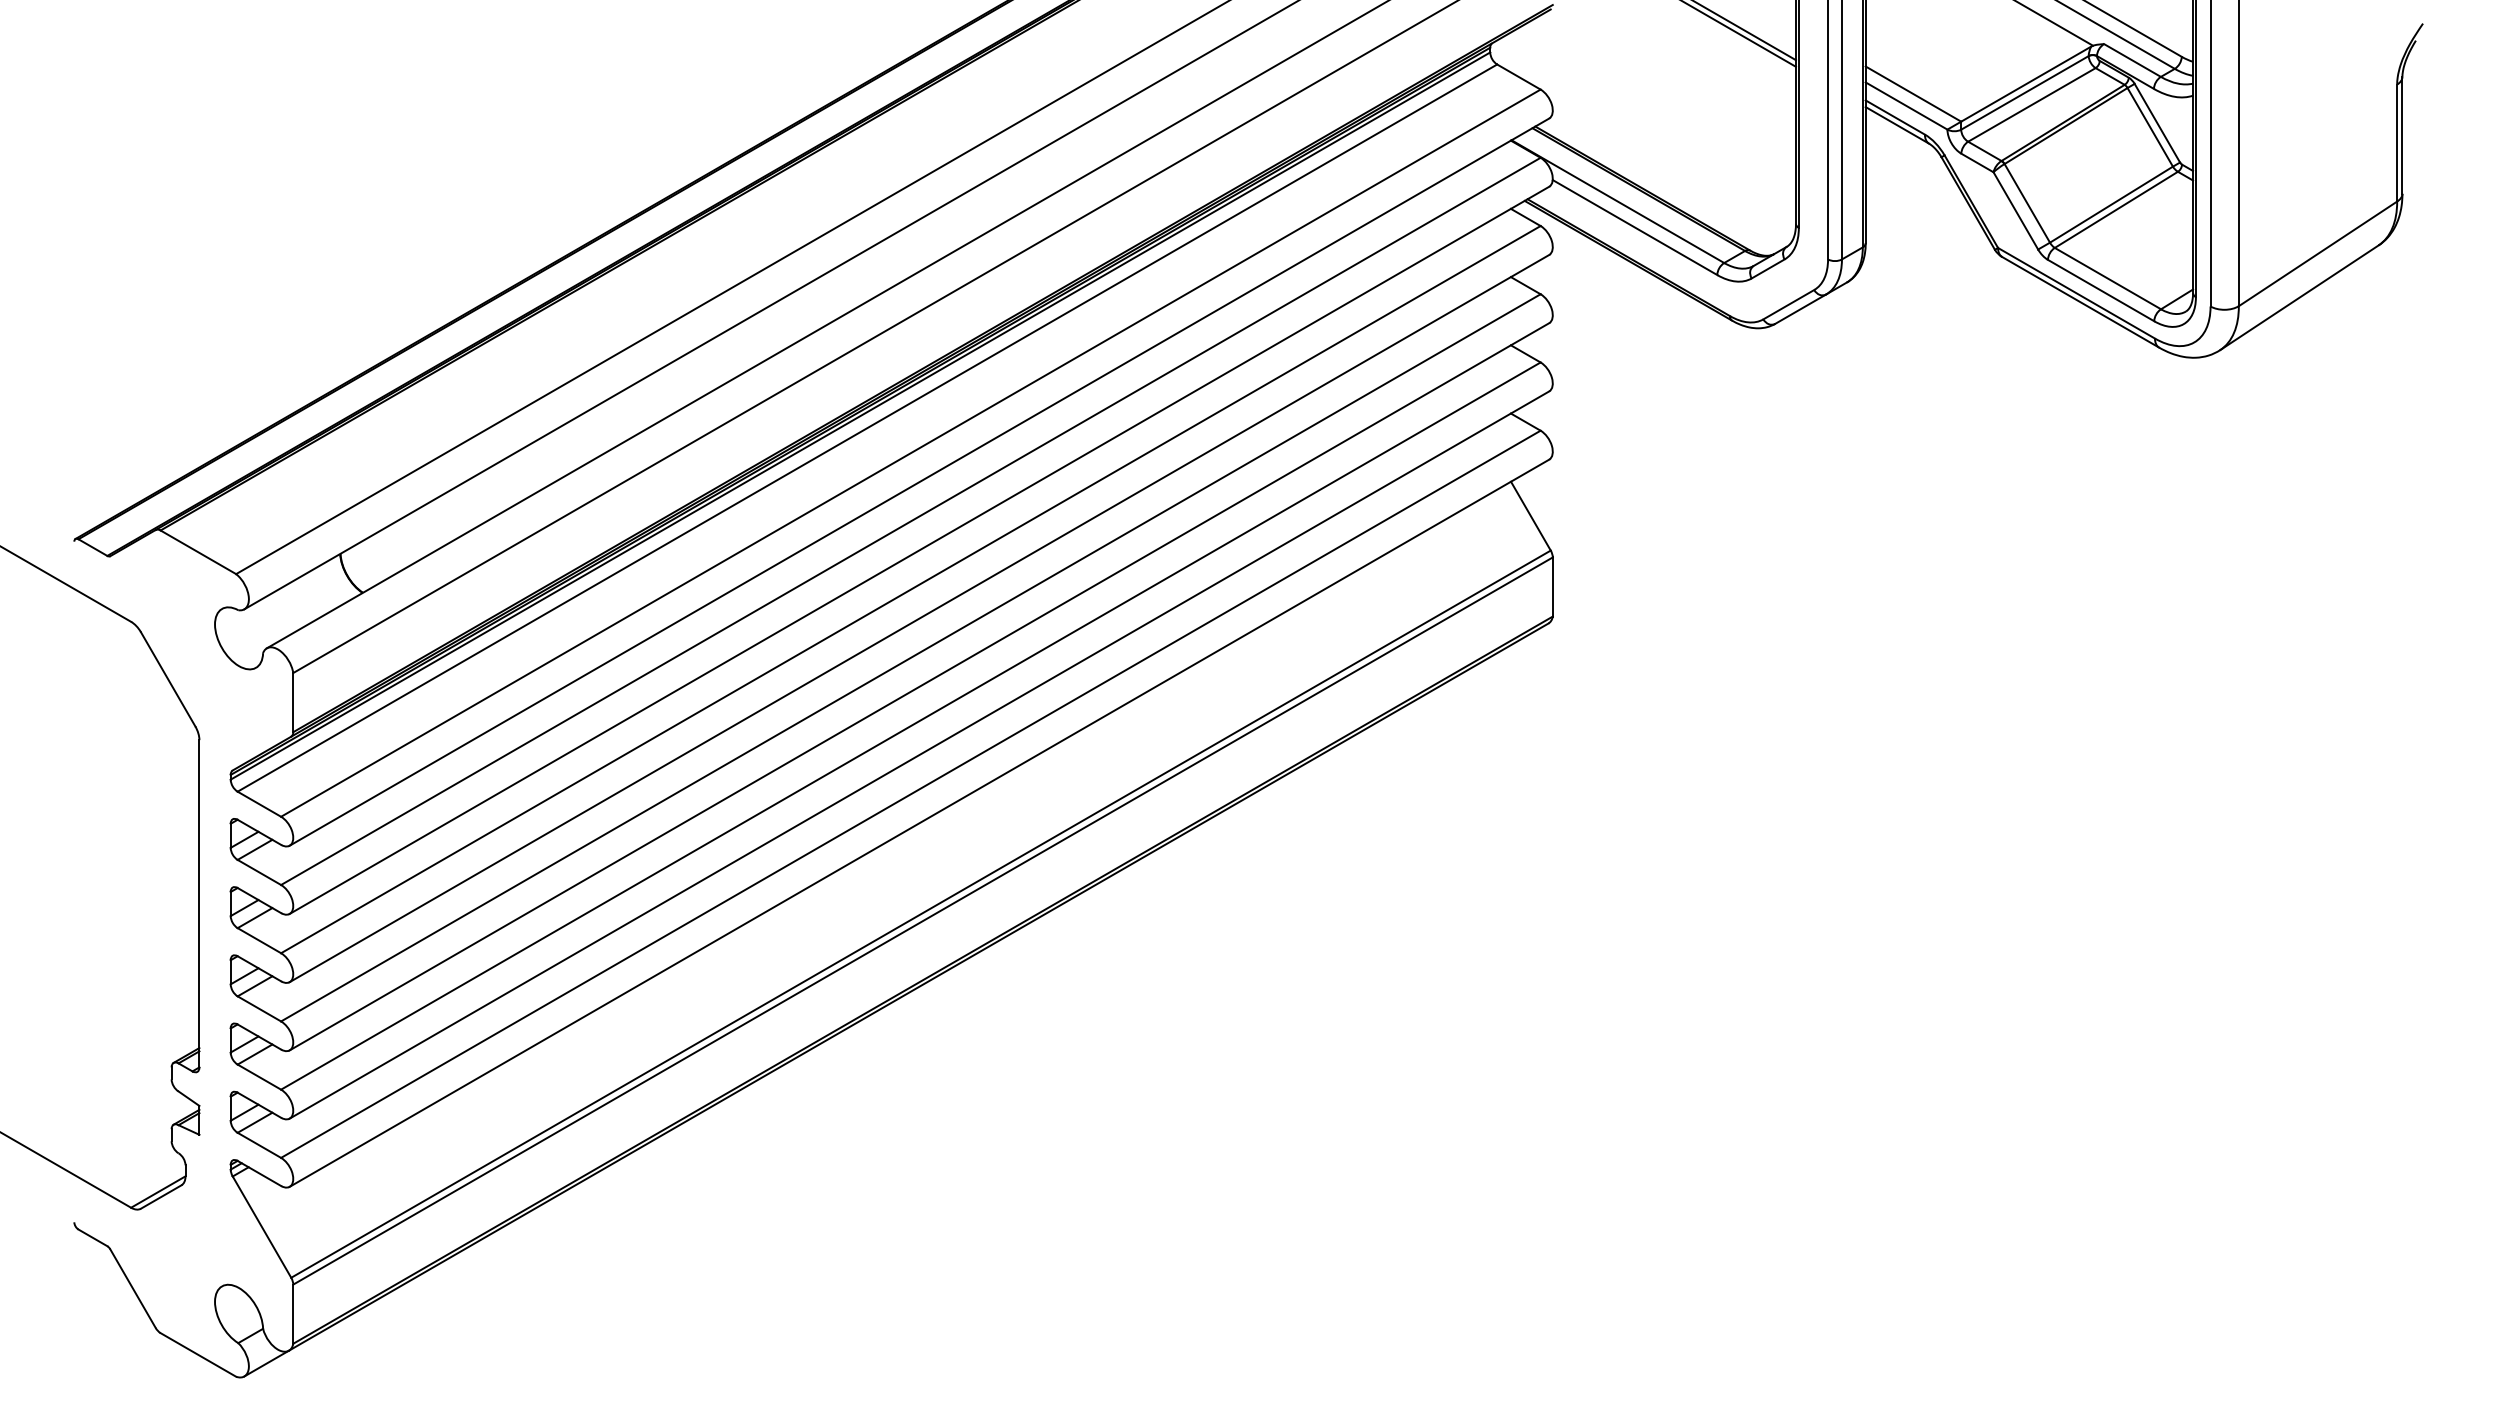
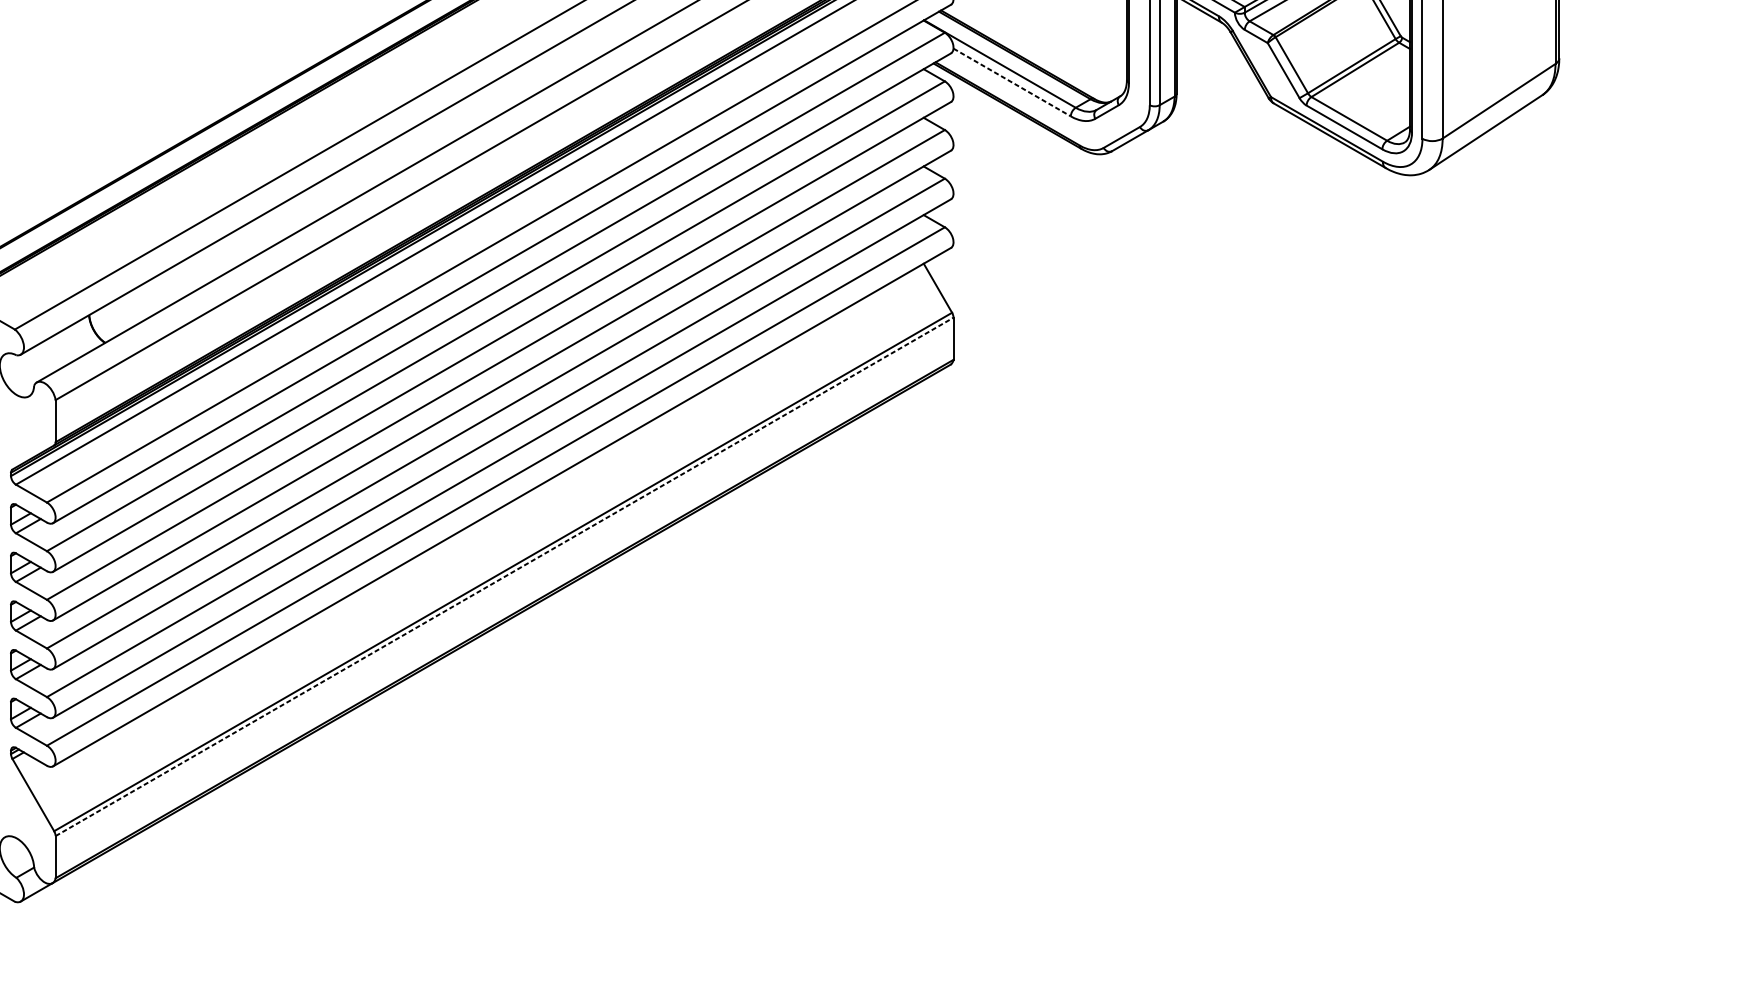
line: (1635, 227) -> (1012, 82), solid -> dashed
line: (923, 920) -> (504, 576), solid -> dashed

